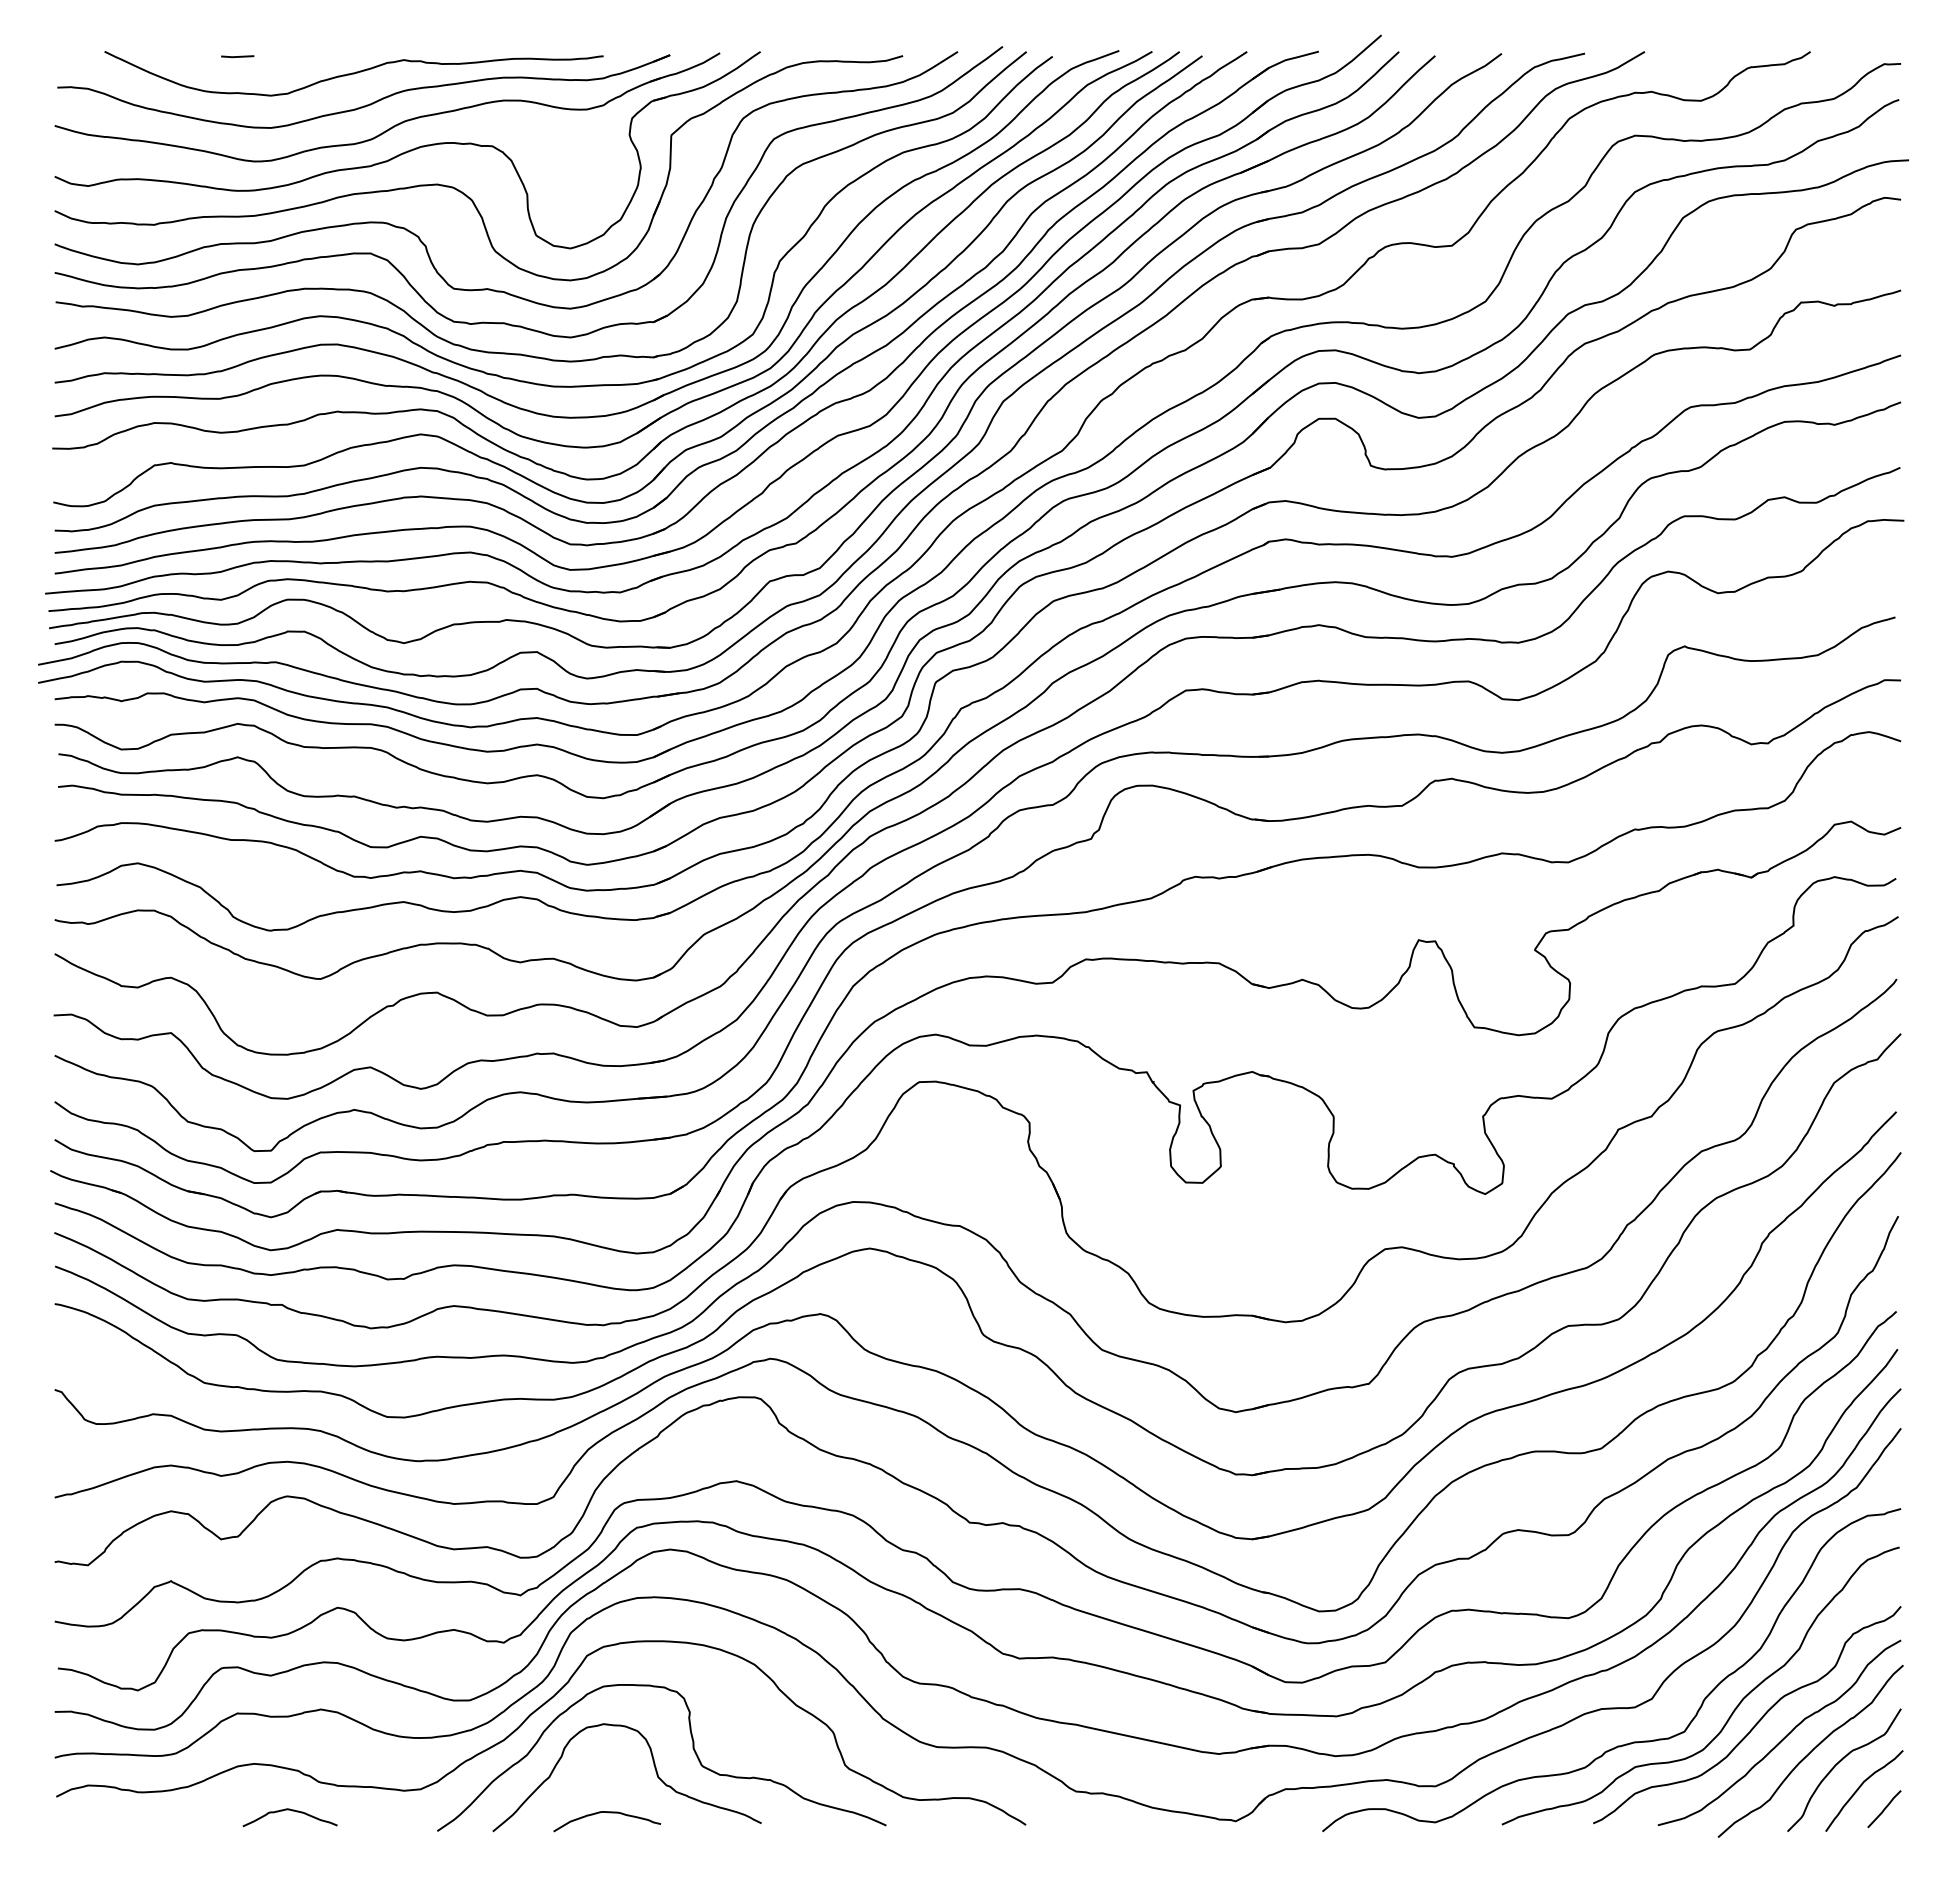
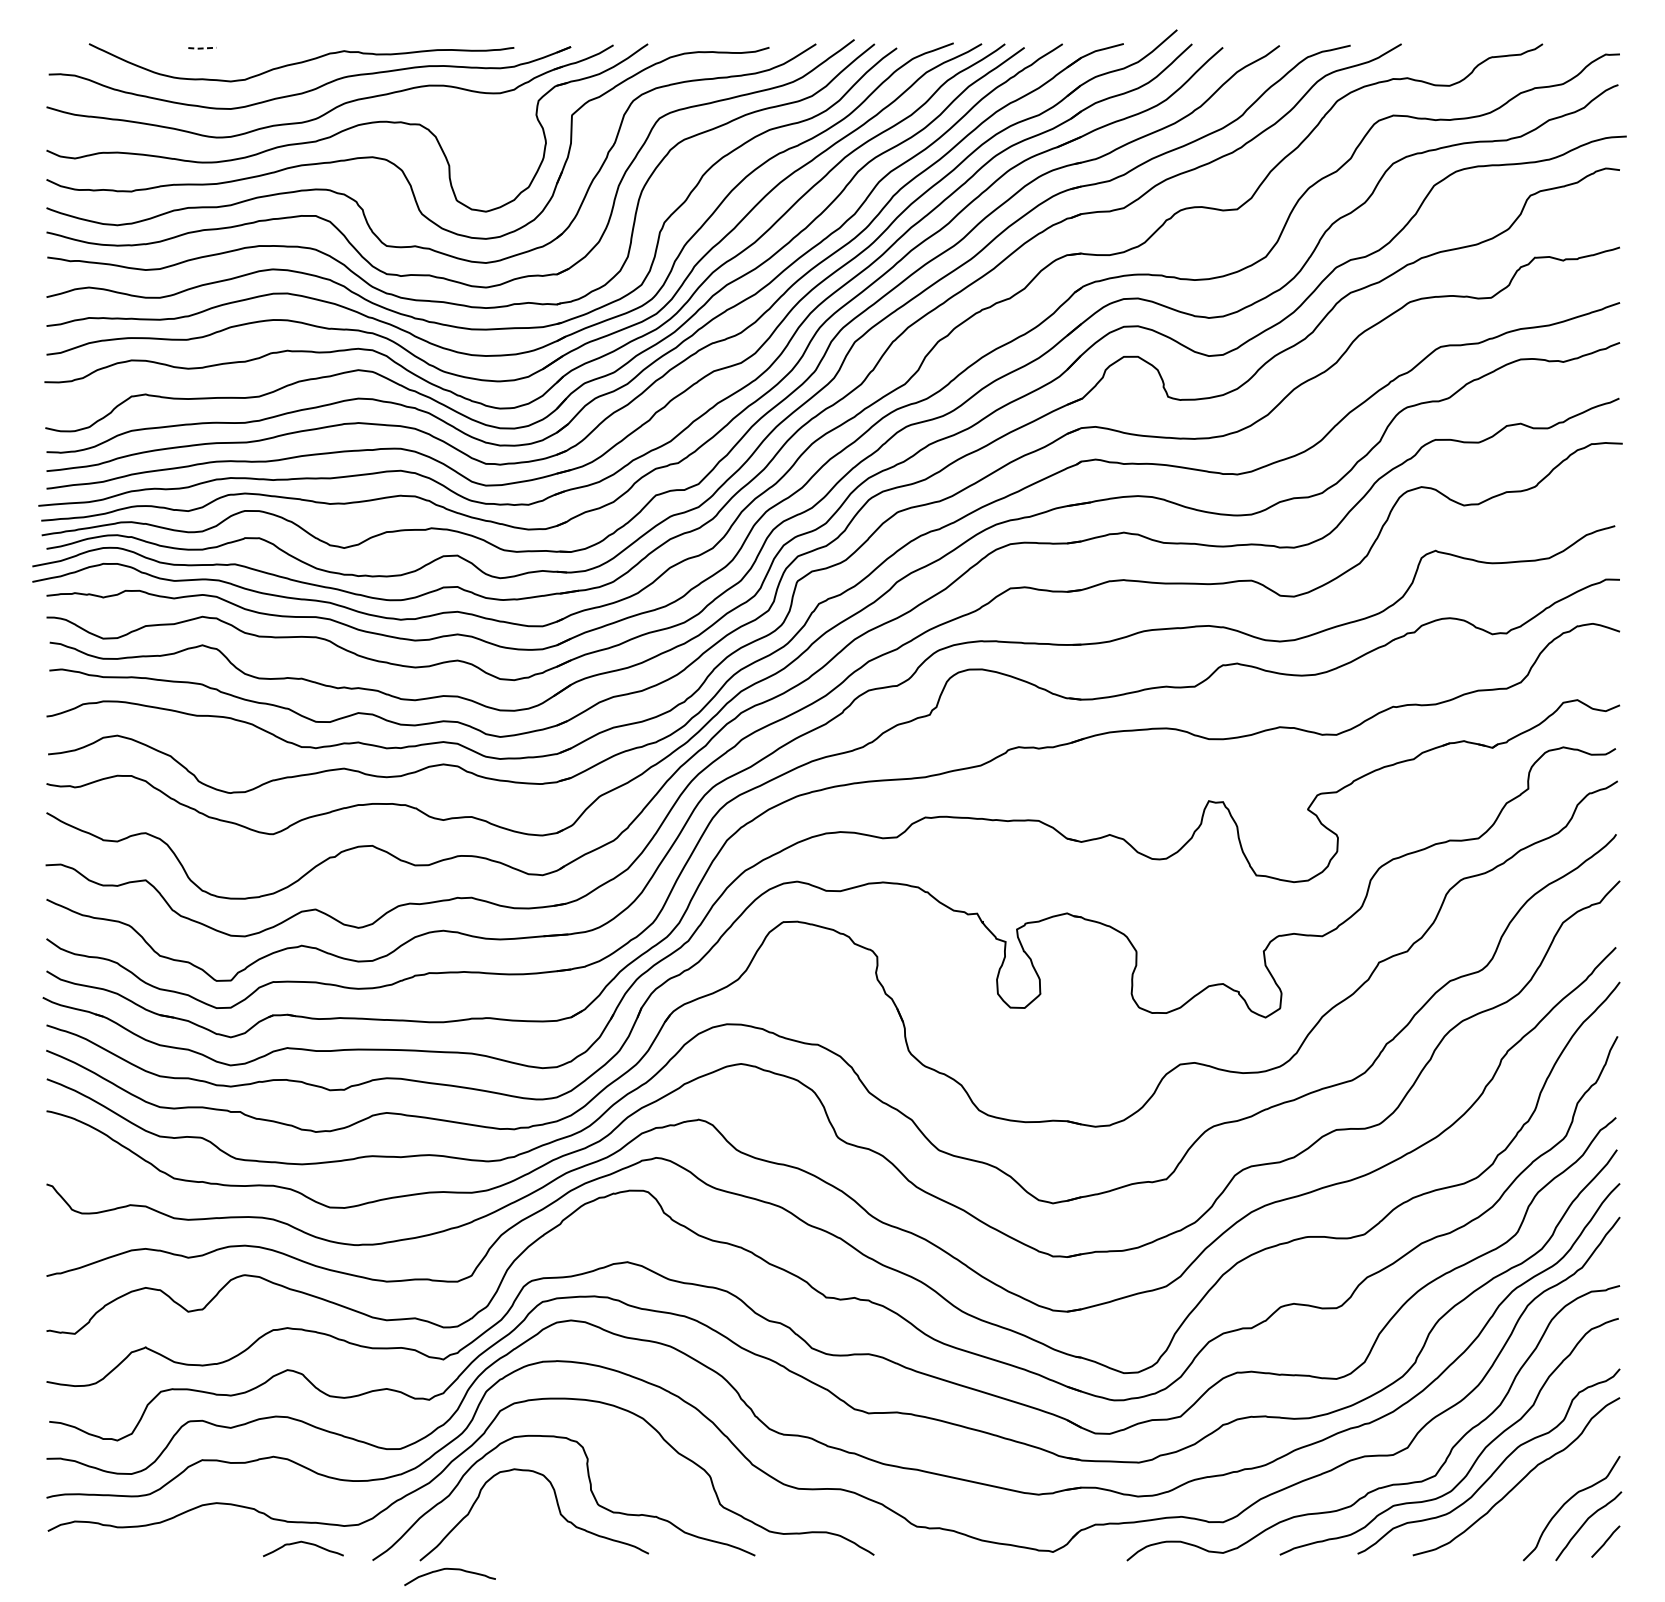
line: (237, 56) -> (202, 48), solid -> dashed
curve: (1811, 1750) -> (1543, 1491), removed
curve: (292, 1811) -> (305, 1543), moved
curve: (608, 1813) -> (451, 1570), moved

